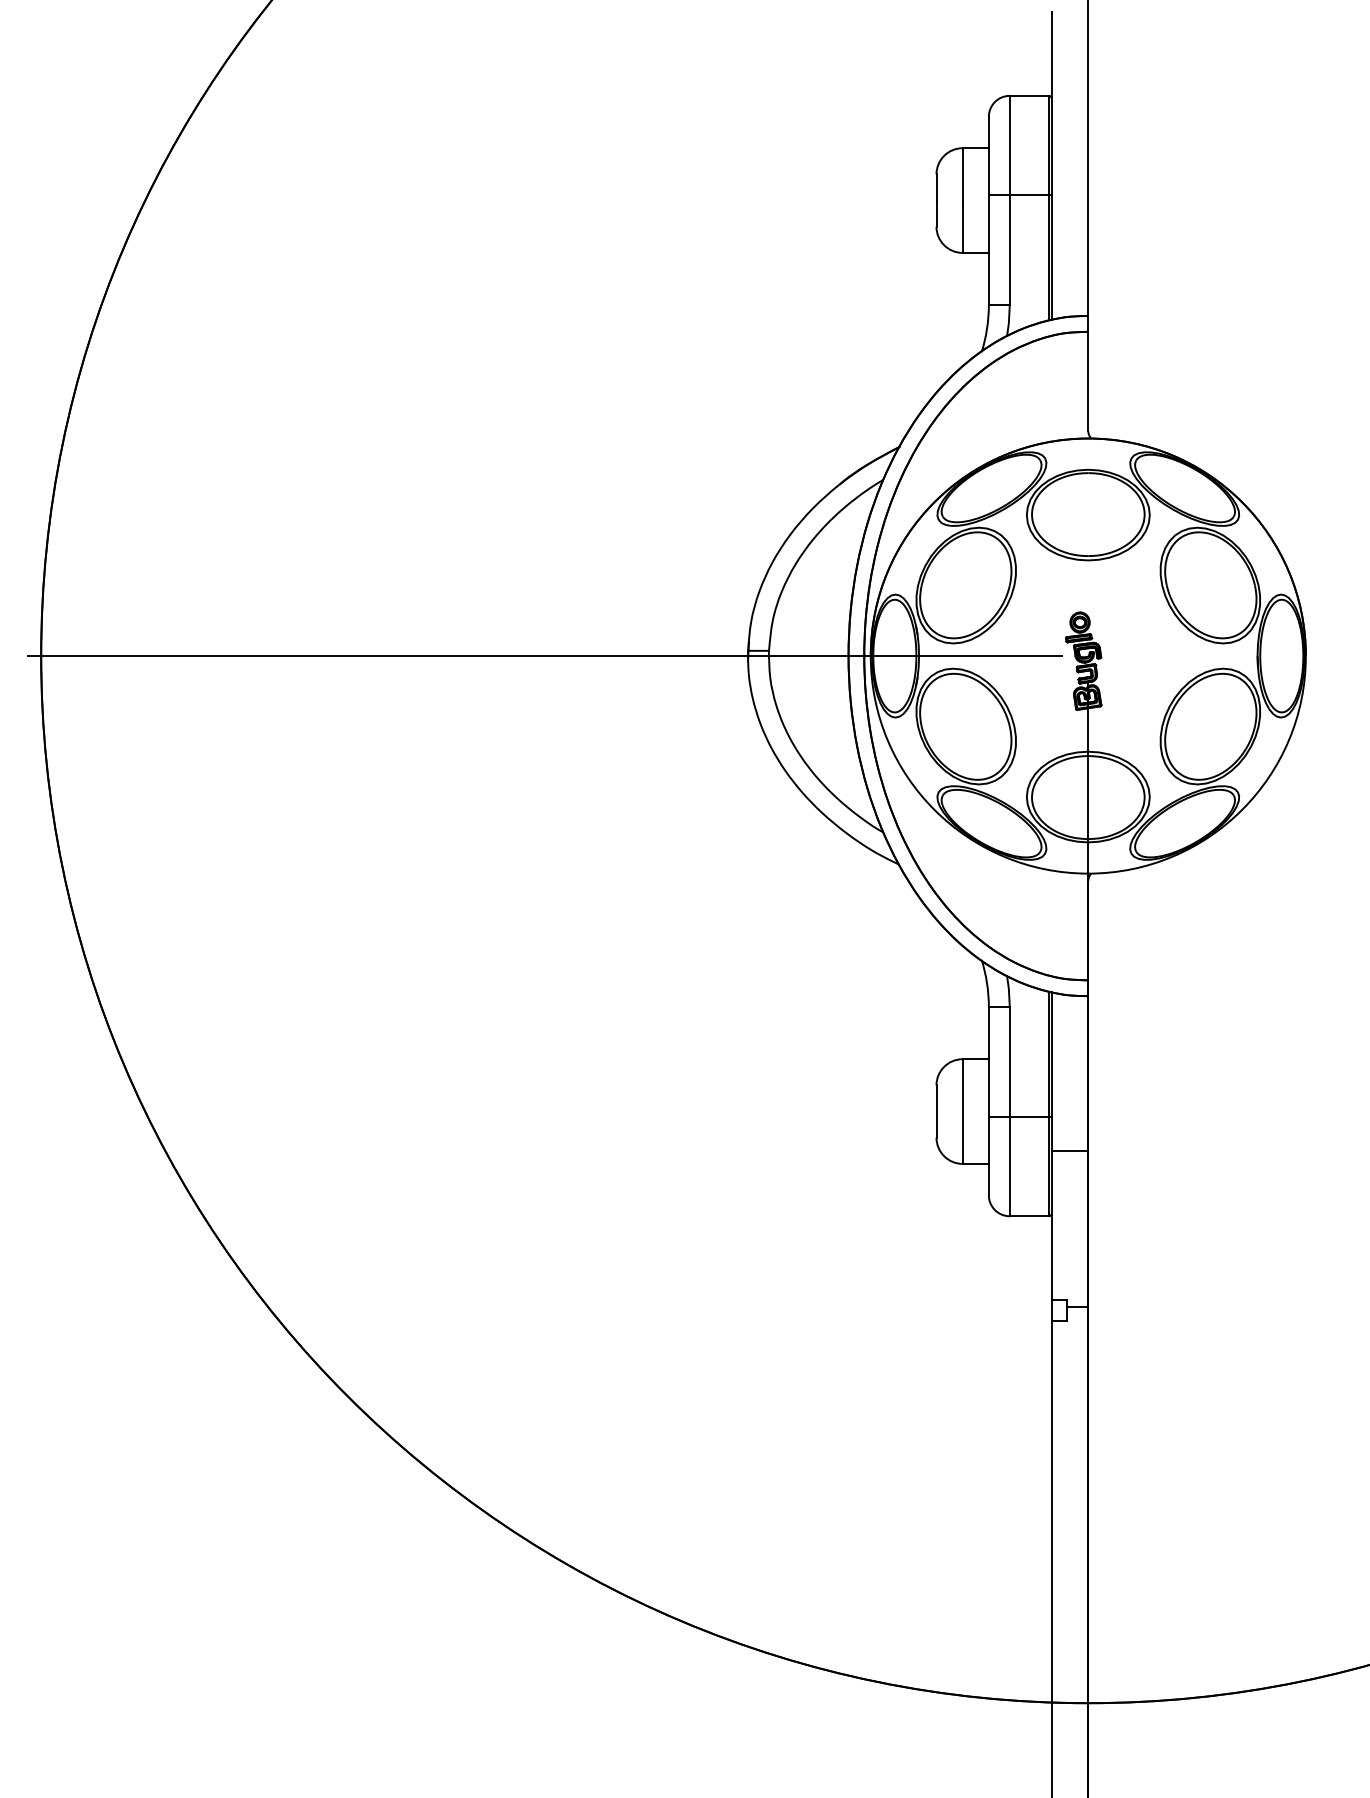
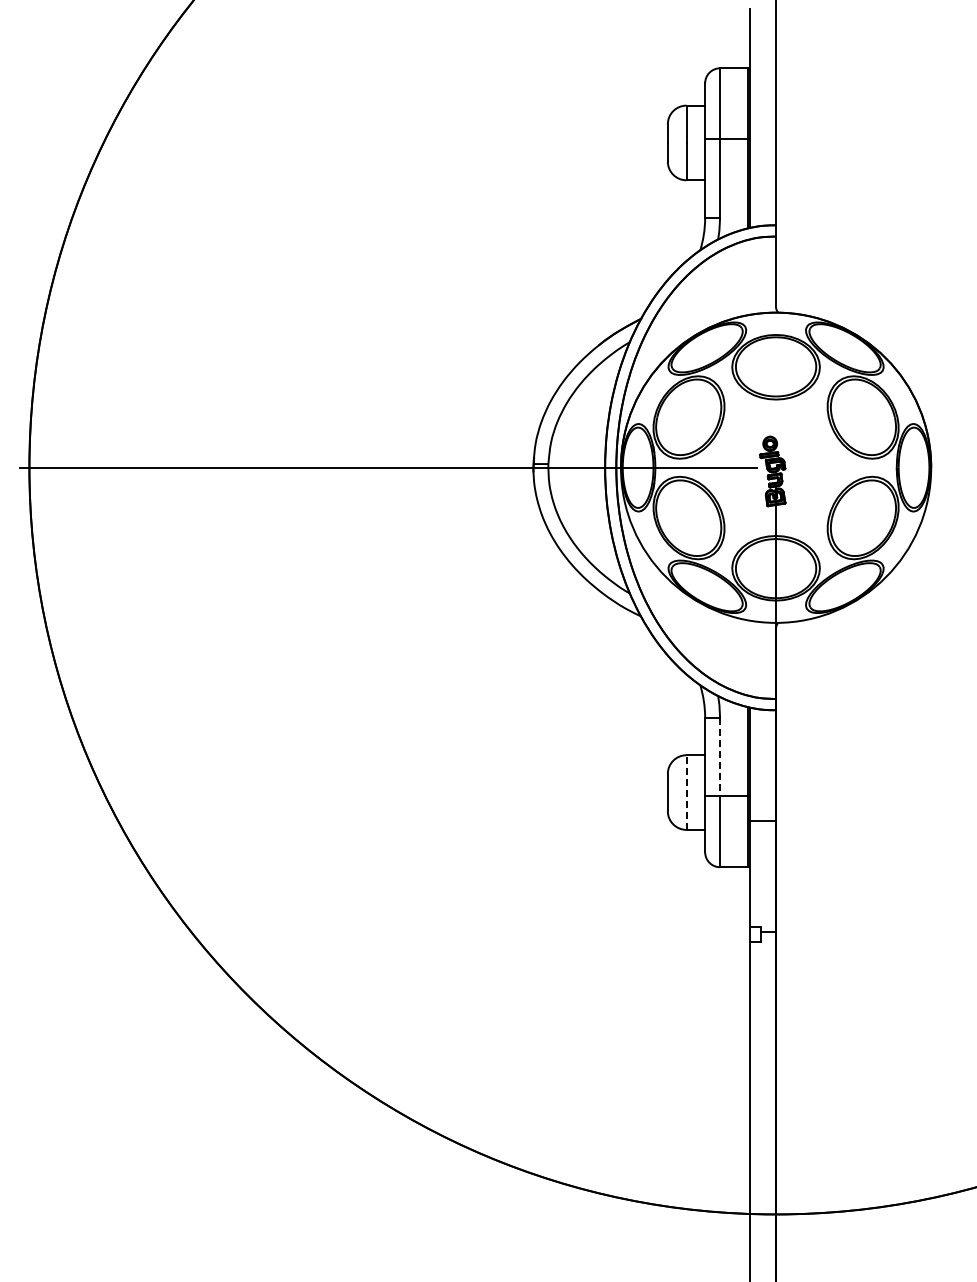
line: (1010, 1062) -> (720, 757), solid -> dashed
line: (962, 1111) -> (686, 792), solid -> dashed

